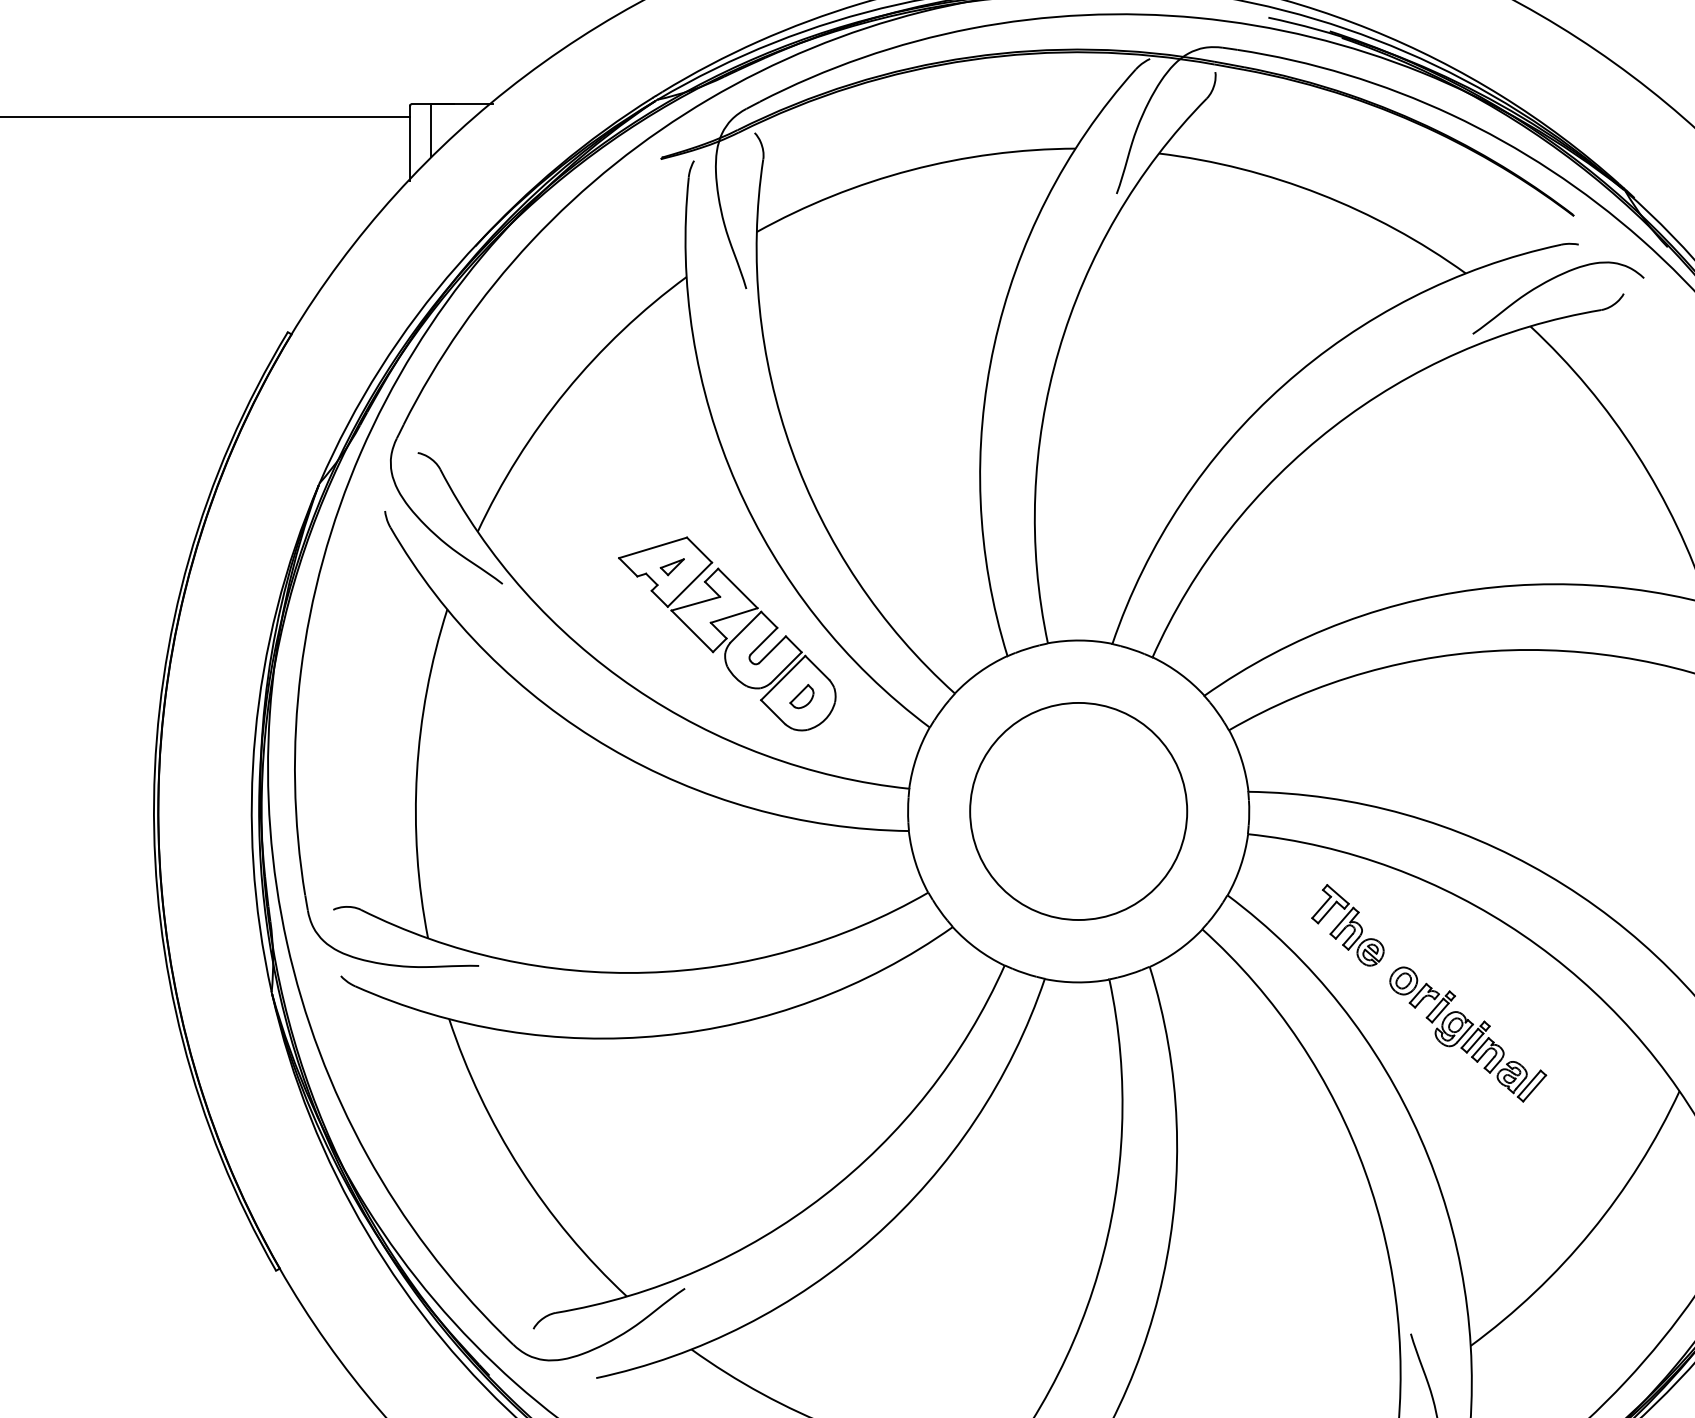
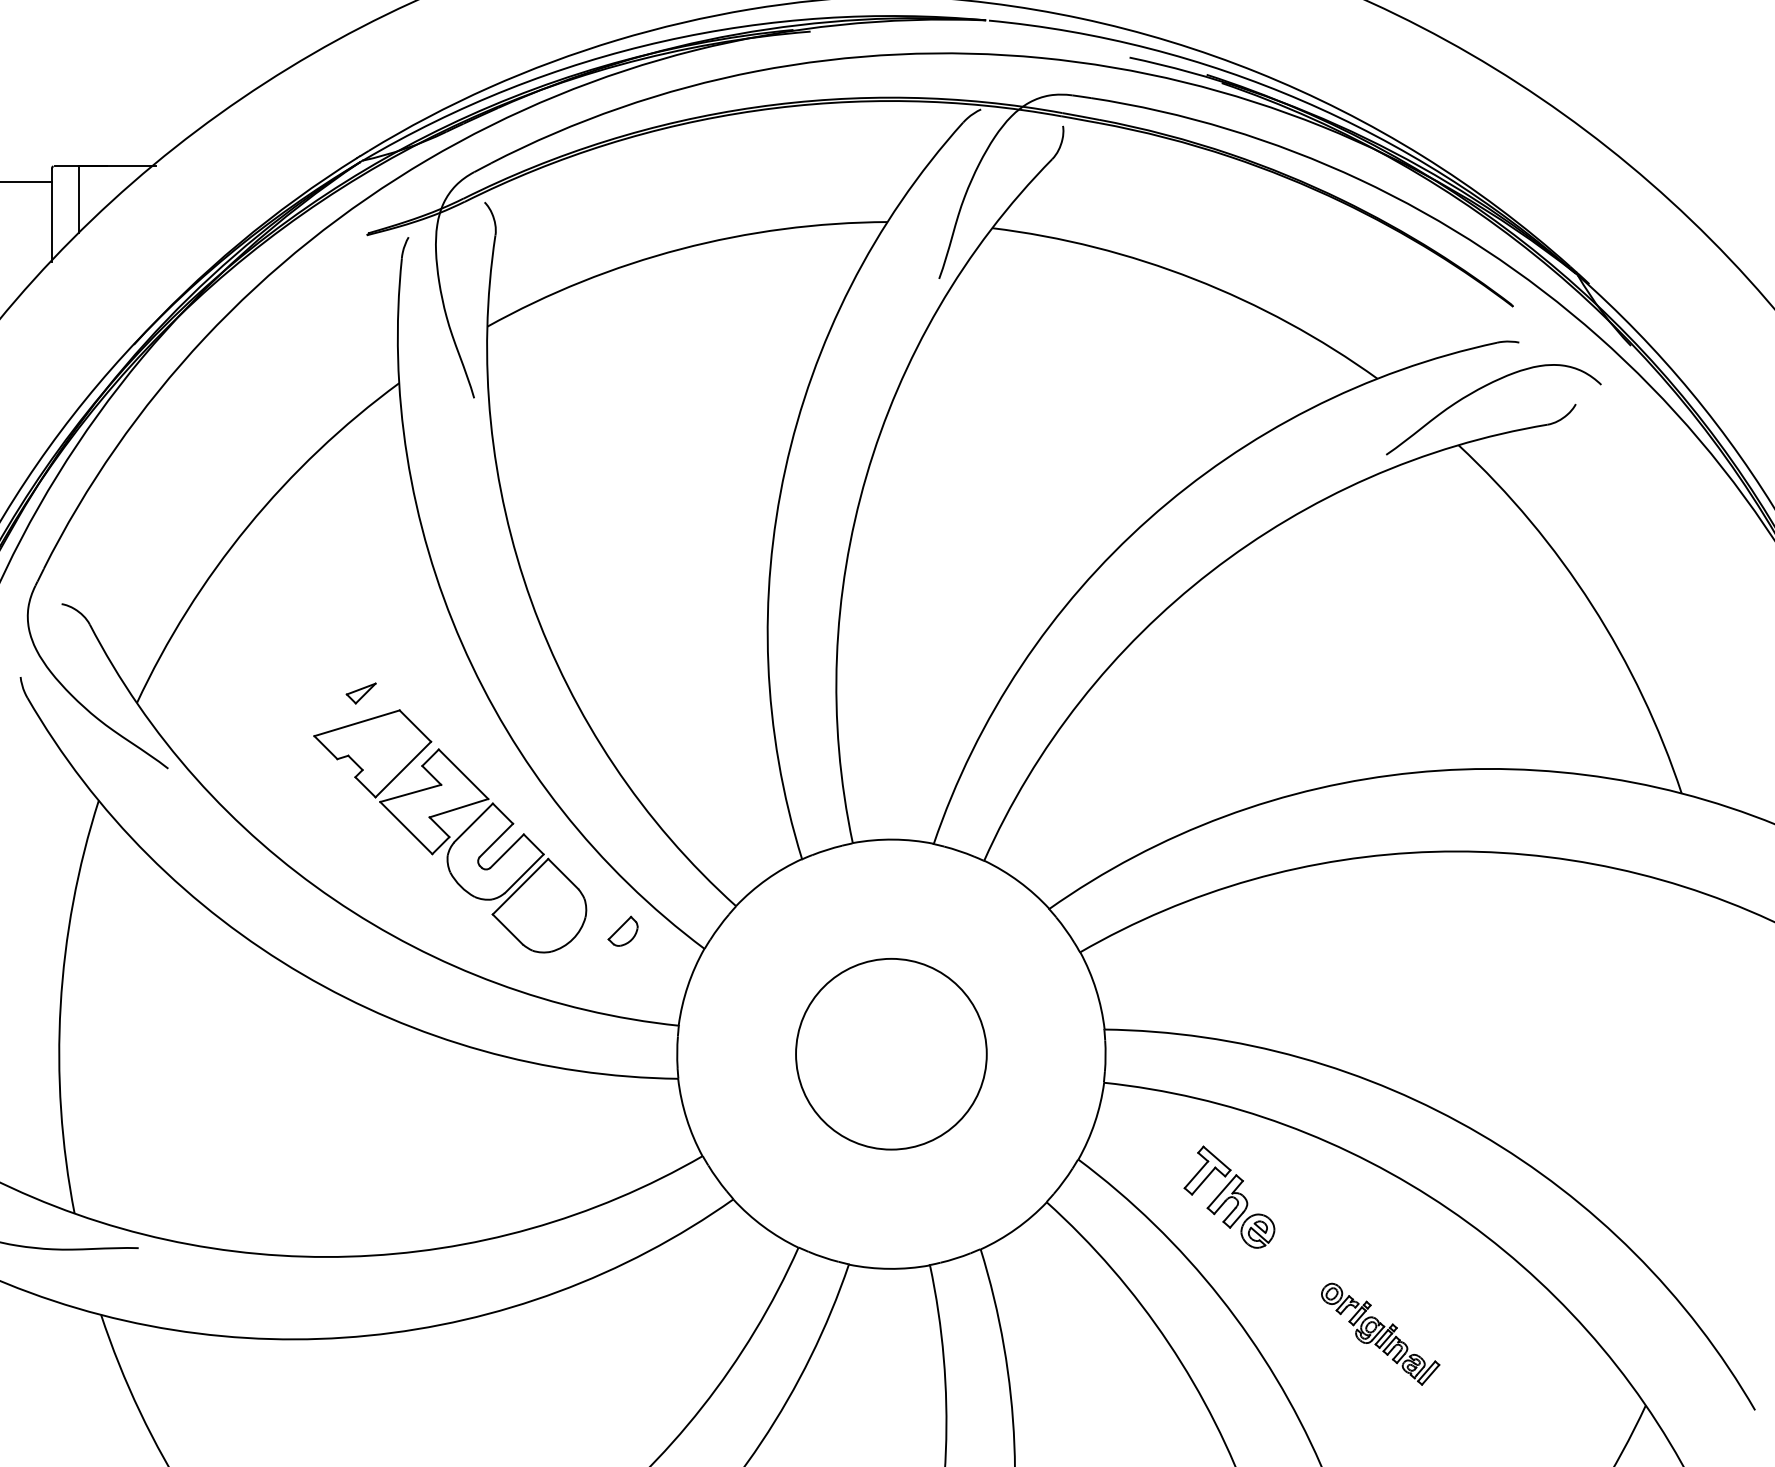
part: (671, 567) -> (360, 693), moved
part: (801, 696) -> (622, 931), moved
circle: (1078, 811) -> (891, 1054), size x0.7
part: (1468, 1034) -> (1380, 1334), size x0.6

